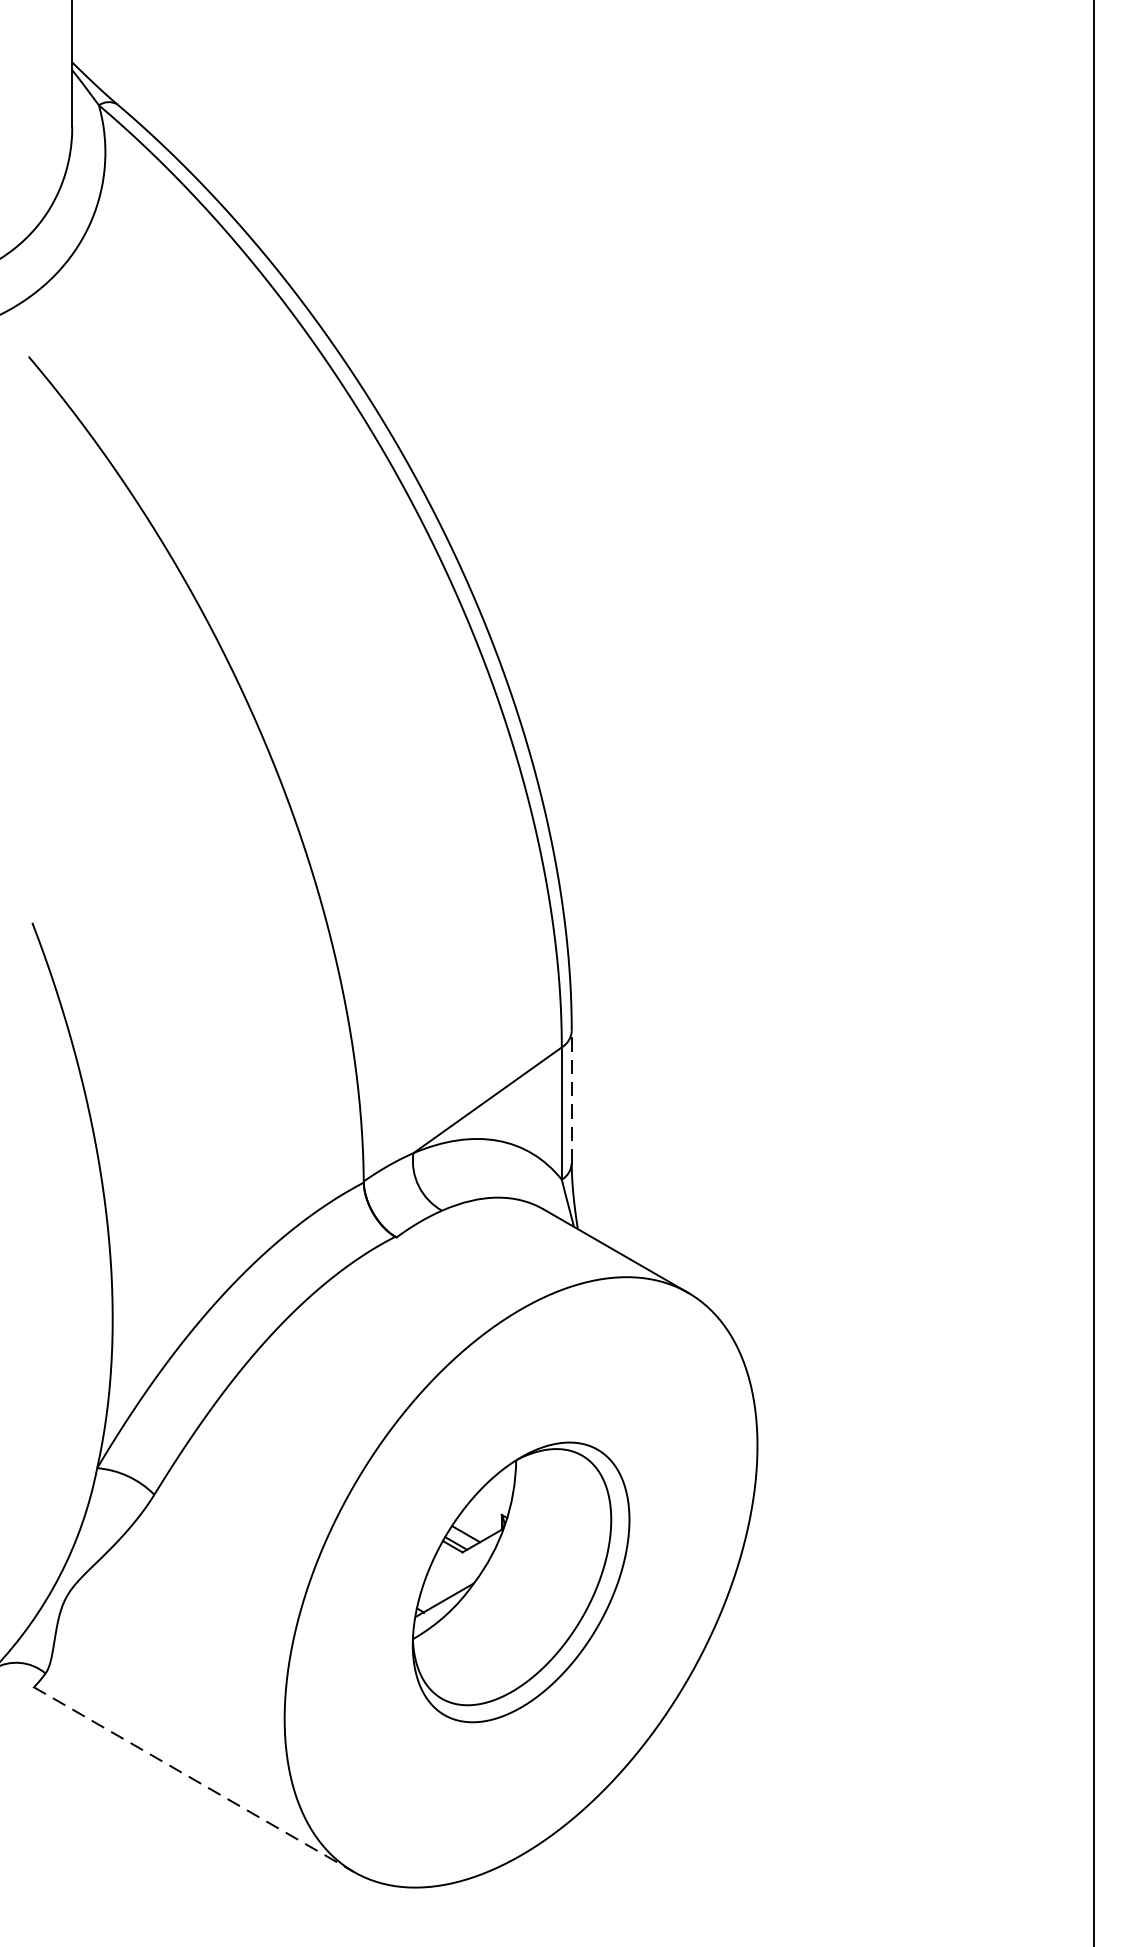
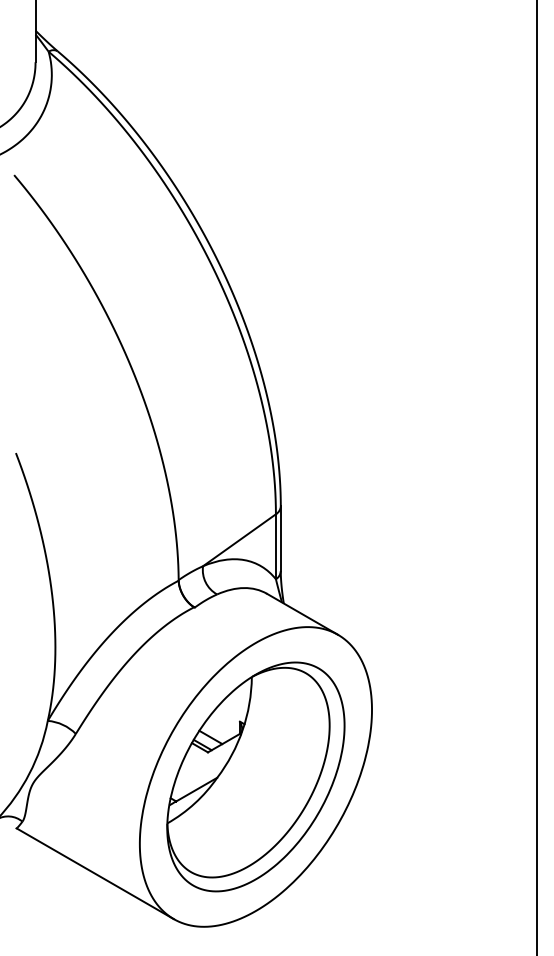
line: (571, 1096) -> (280, 538), dashed -> solid
part: (520, 1581) -> (255, 776), size x1.67
line: (194, 1779) -> (95, 873), dashed -> solid

